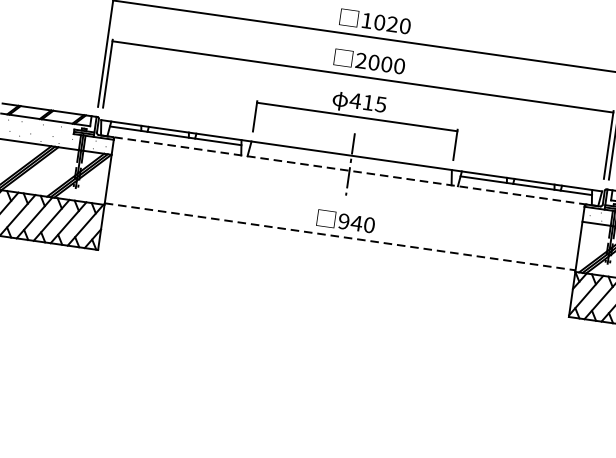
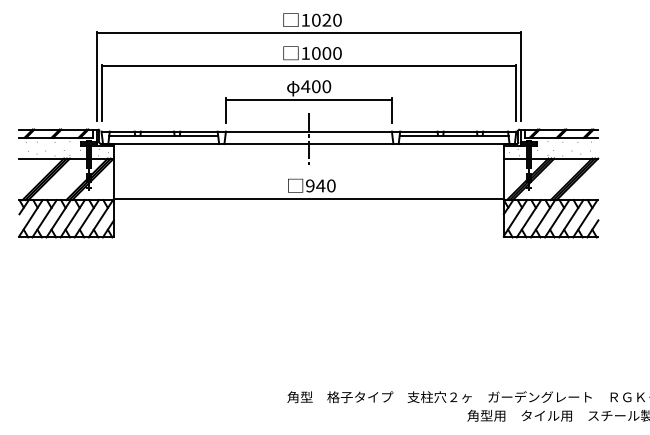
text: (361, 60) -> (305, 53), 2000 -> 1000
text: (374, 103) -> (321, 86), 415 -> 400
line: (348, 171) -> (308, 144), dashed -> solid
line: (339, 236) -> (308, 198), dashed -> solid

